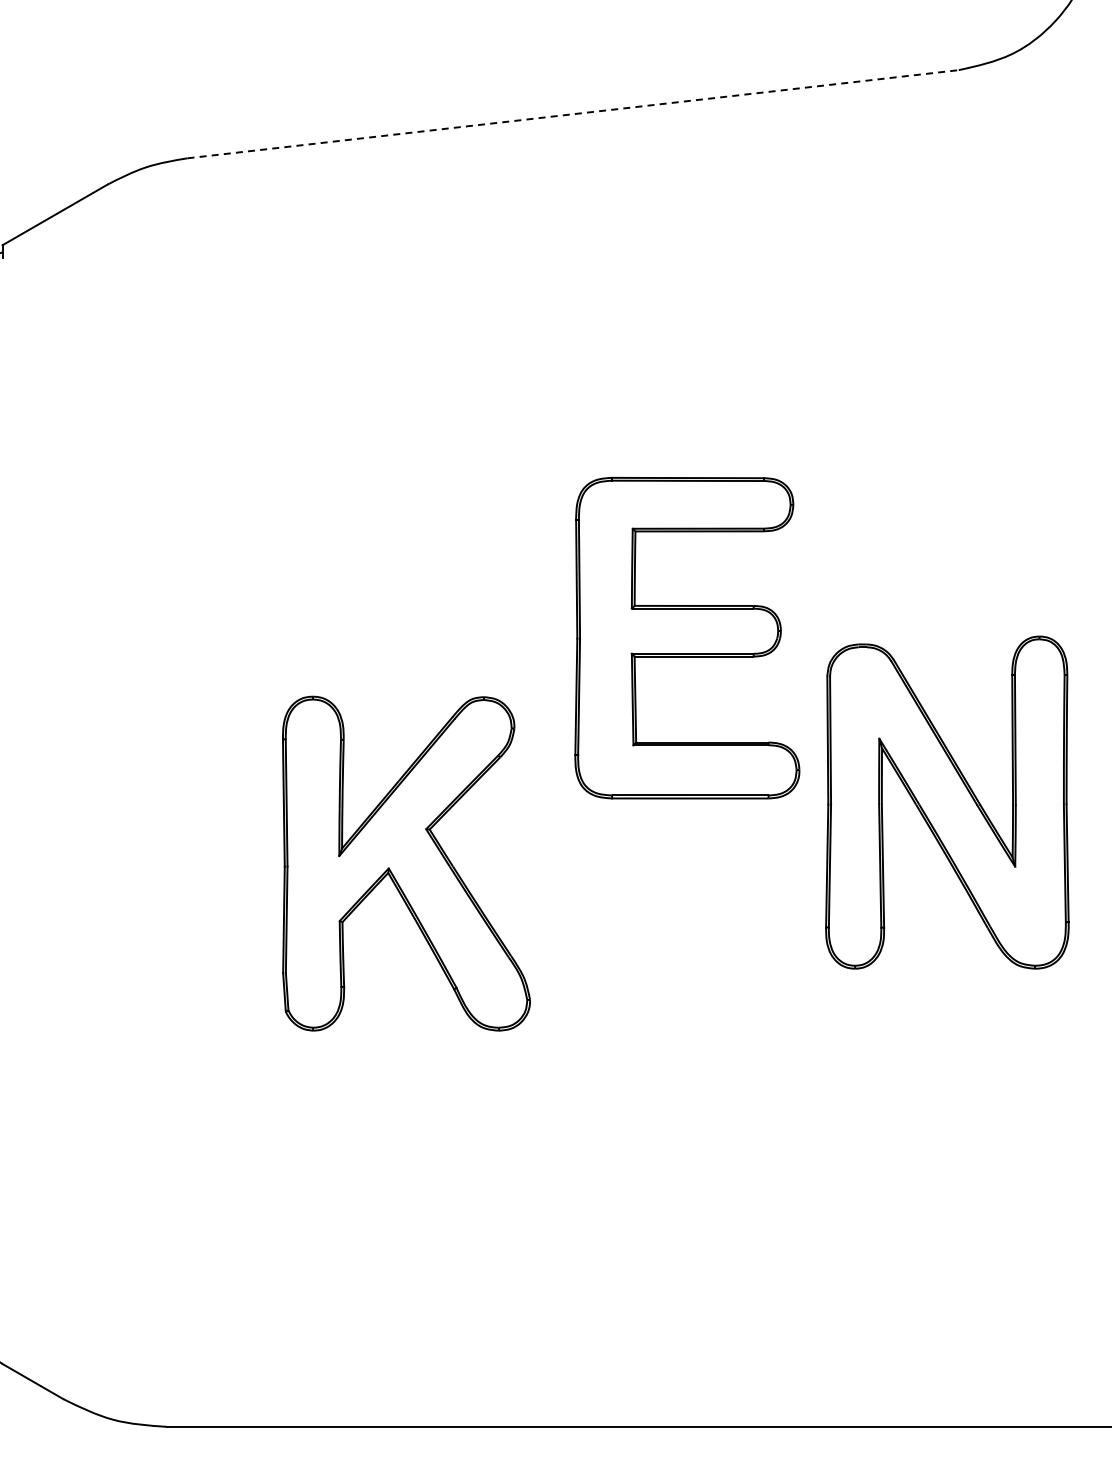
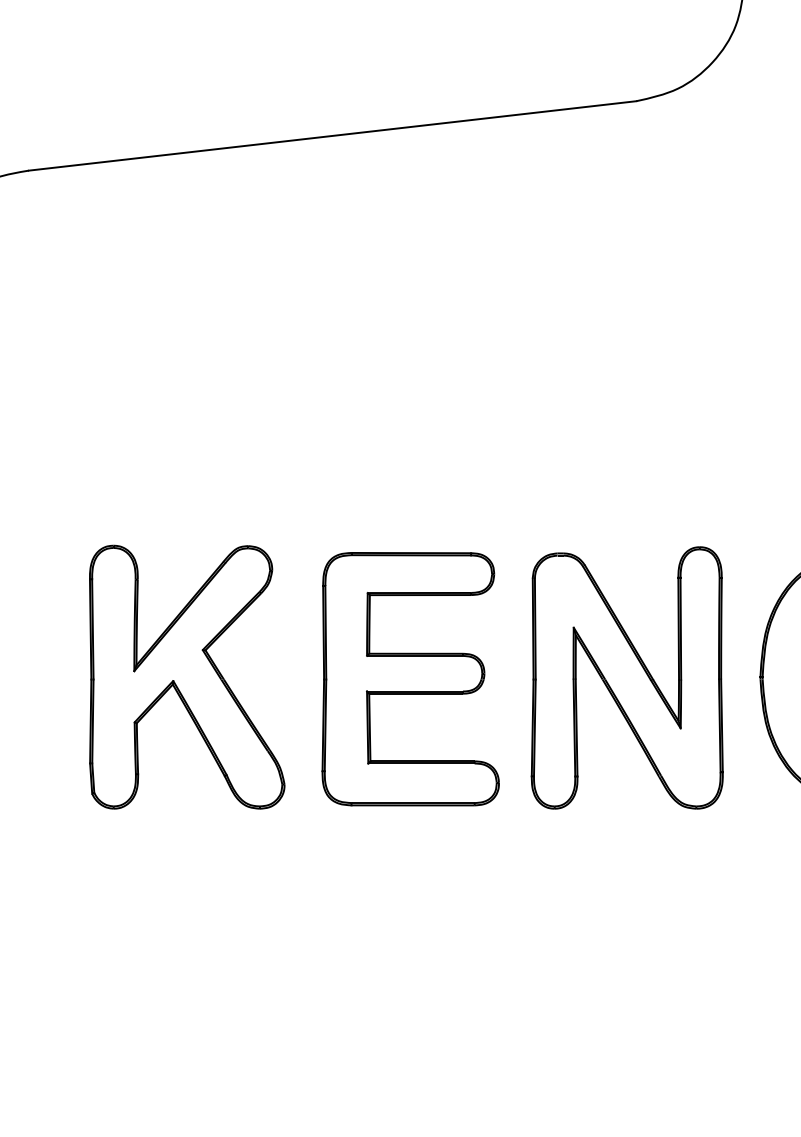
line: (573, 114) -> (332, 136), dashed -> solid
part: (687, 638) -> (410, 679), moved
part: (406, 863) -> (187, 677), moved

